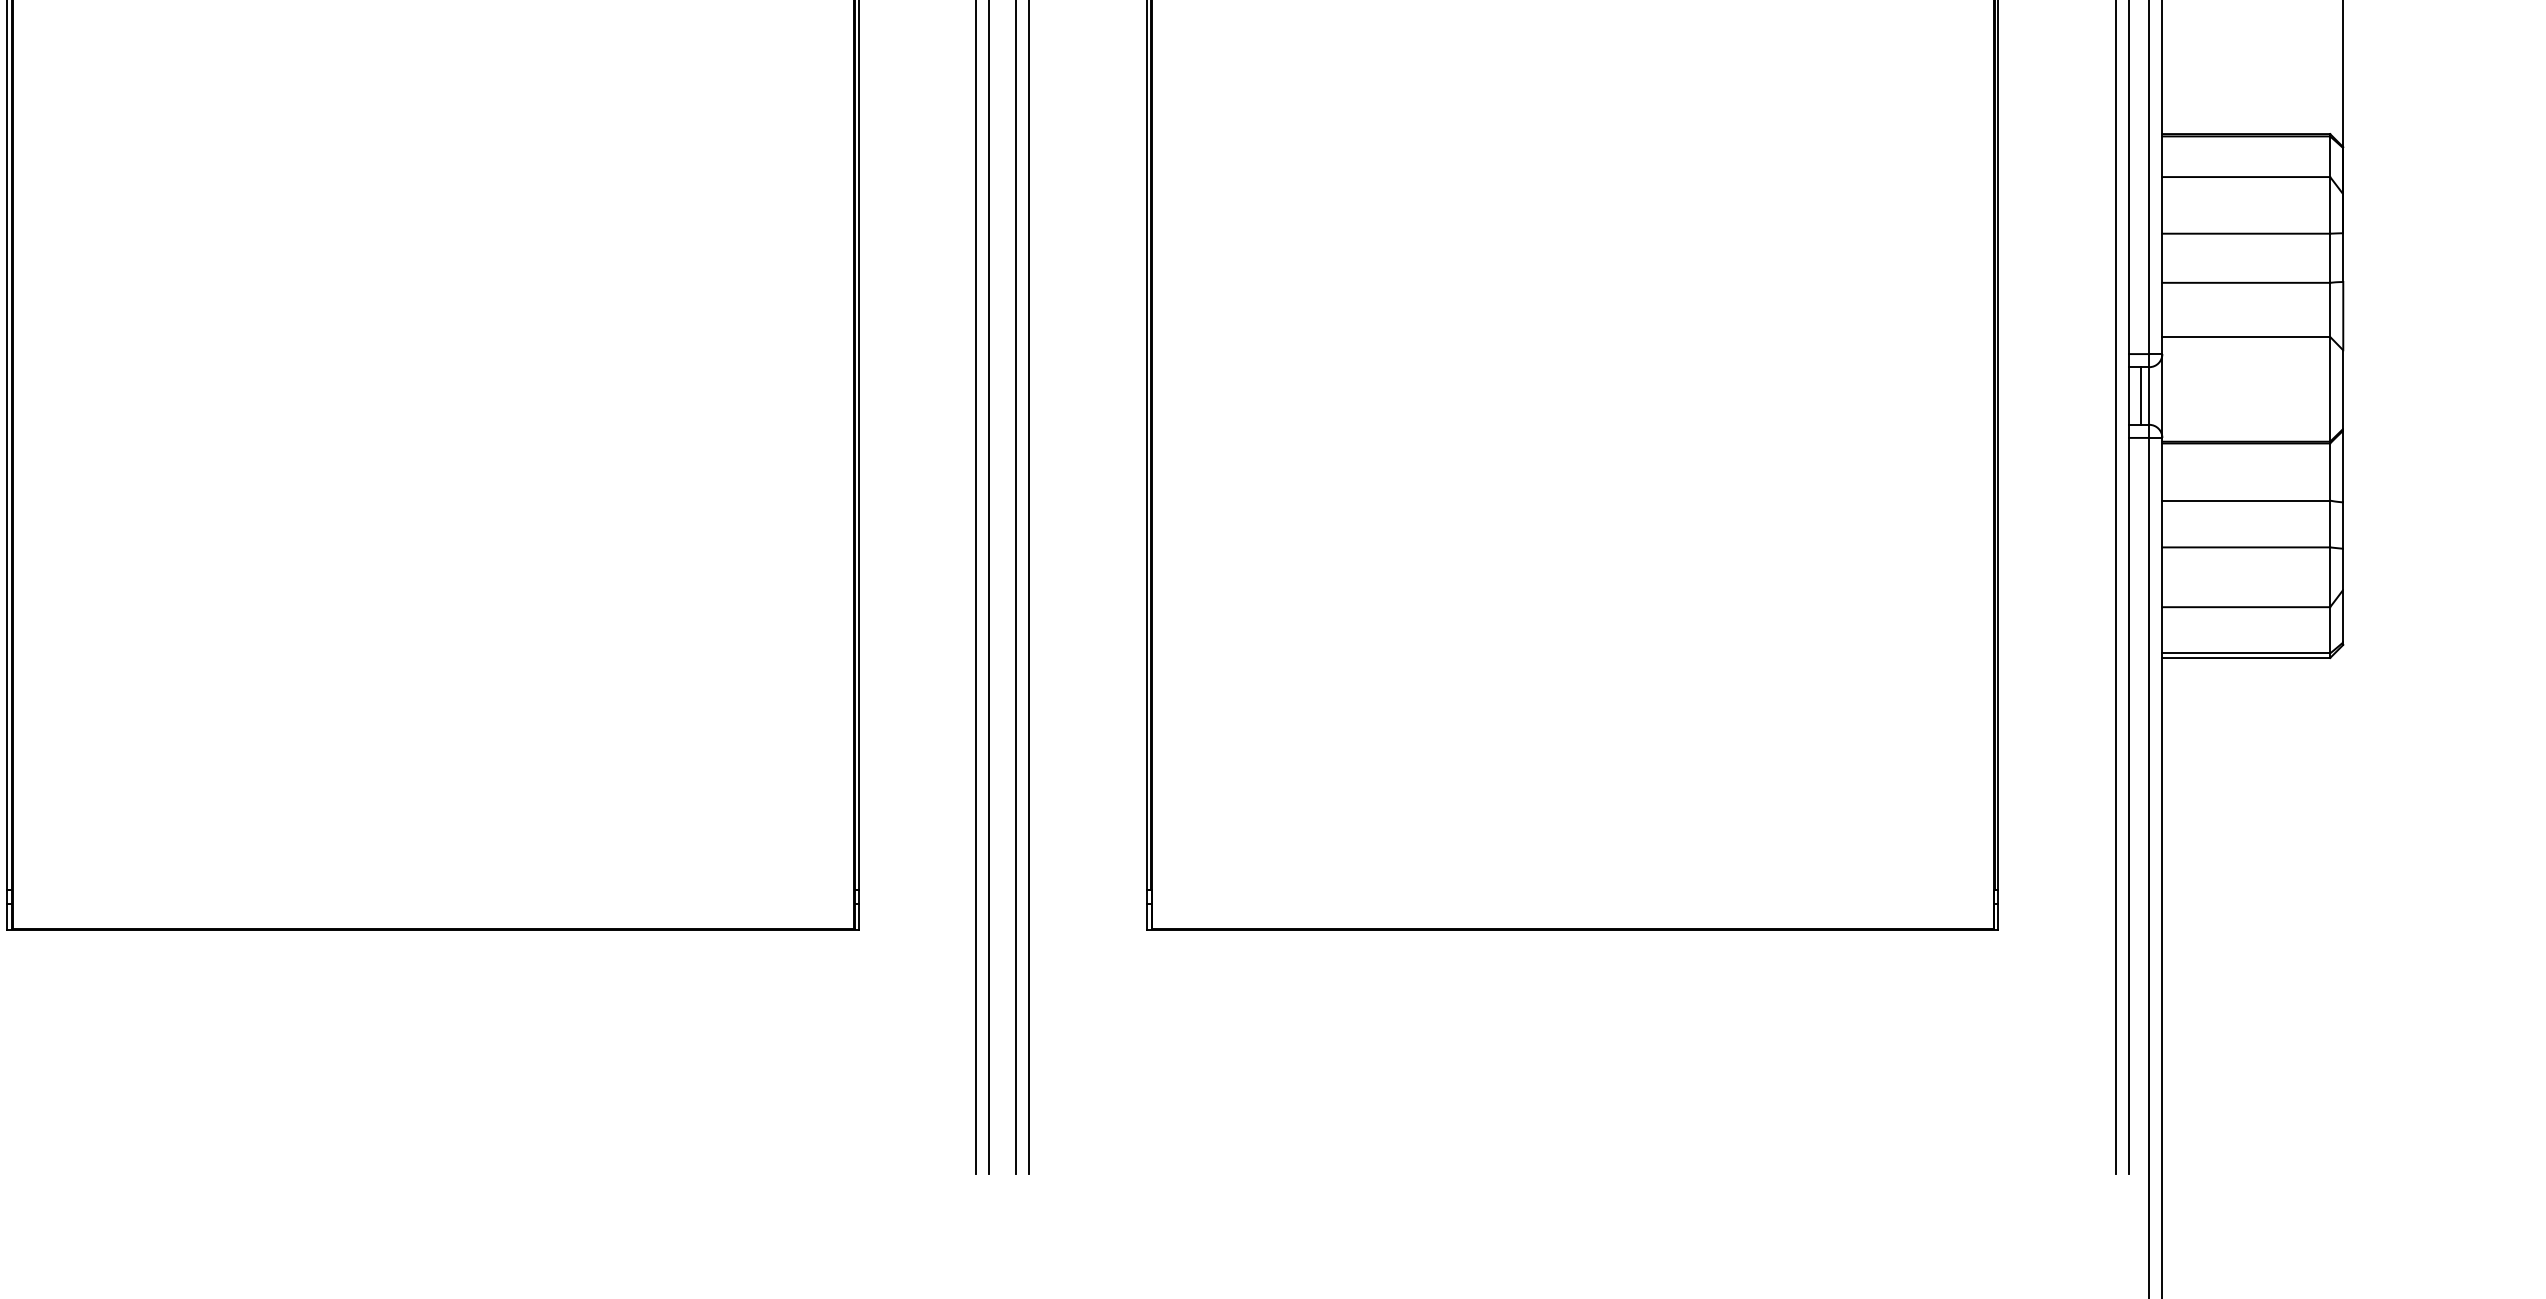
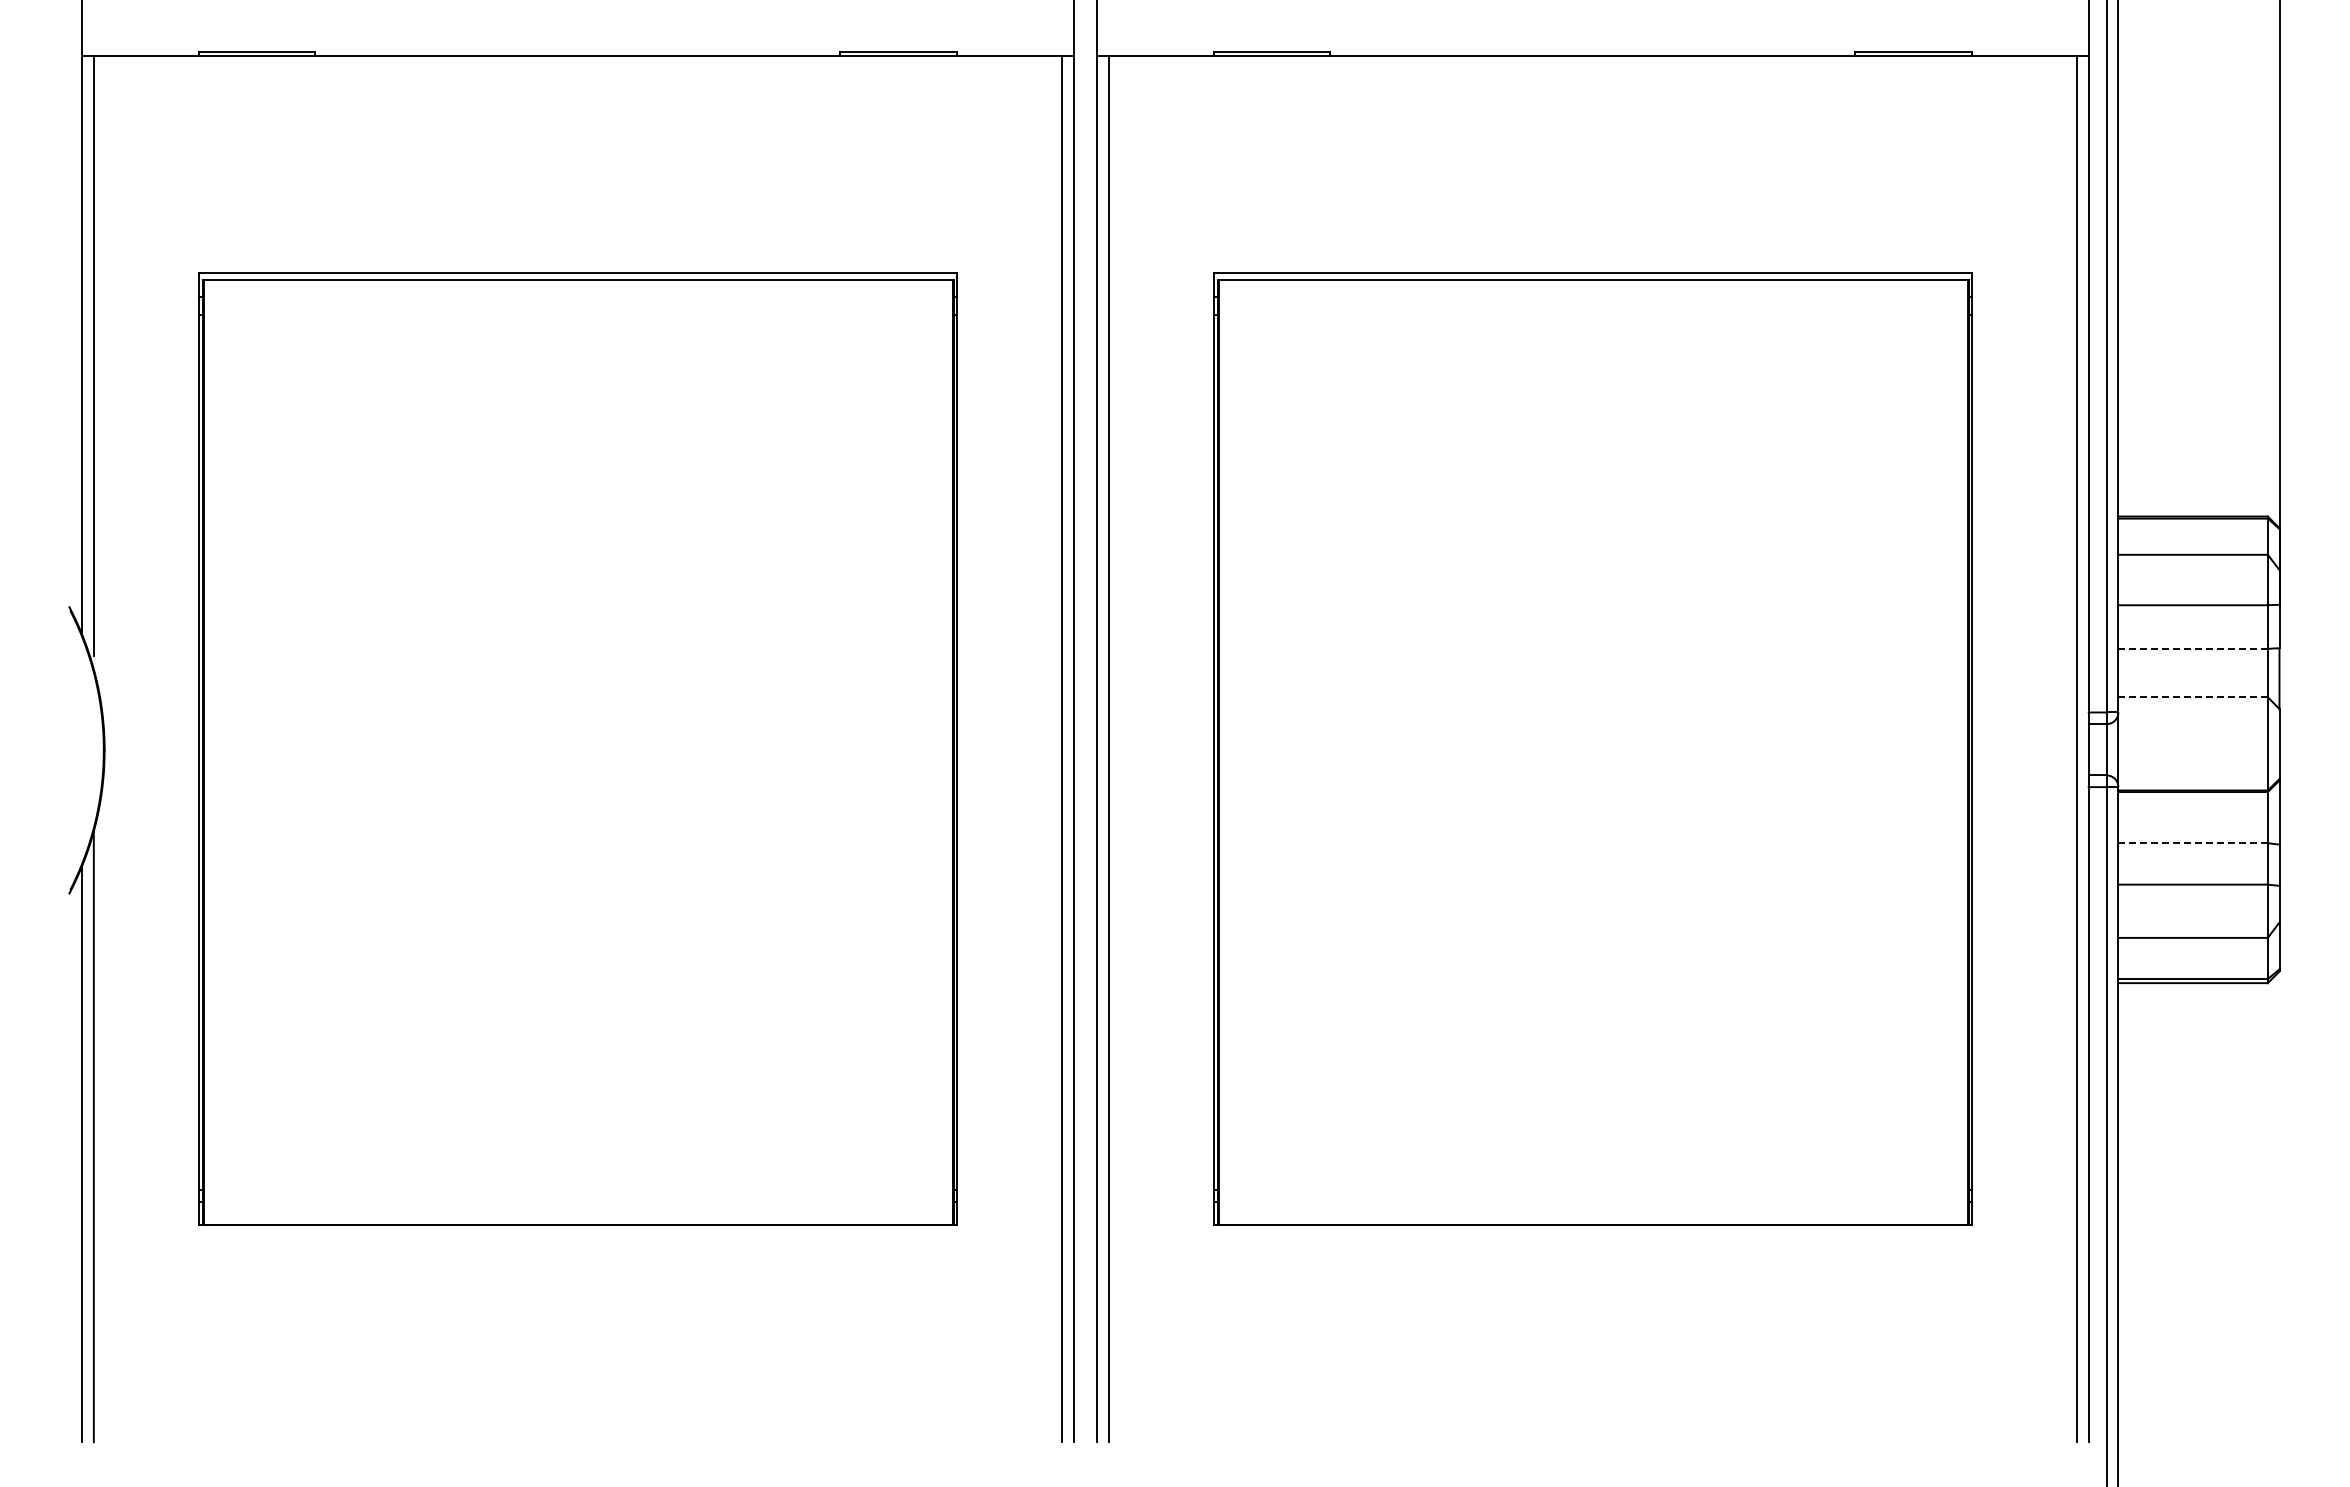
line: (2246, 283) -> (2193, 649), solid -> dashed
line: (2246, 337) -> (2193, 697), solid -> dashed
line: (2141, 395) -> (2099, 749), removed
line: (2246, 501) -> (2193, 843), solid -> dashed

